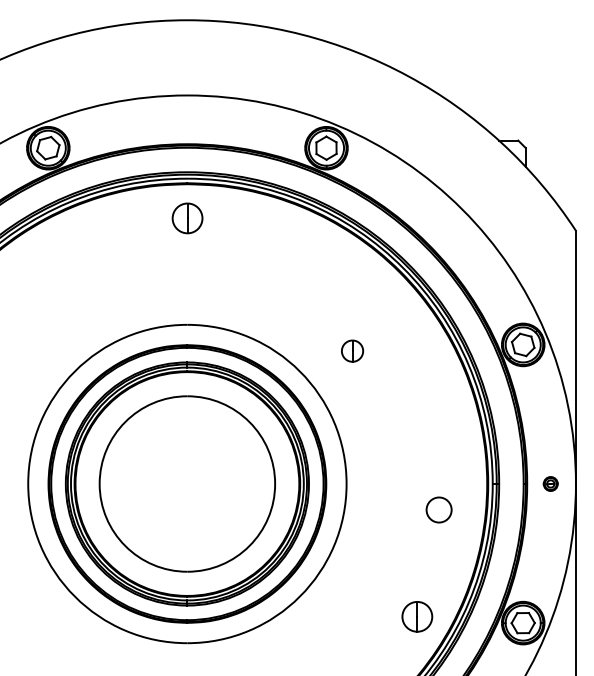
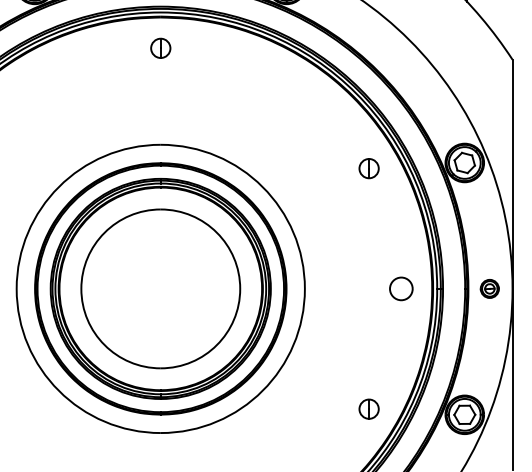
part: (186, 217) -> (159, 47), size x0.71
part: (352, 350) -> (369, 168), moved
part: (550, 483) -> (489, 288), size x1.43
circle: (438, 509) -> (400, 288), moved
part: (417, 616) -> (369, 408), size x0.71

